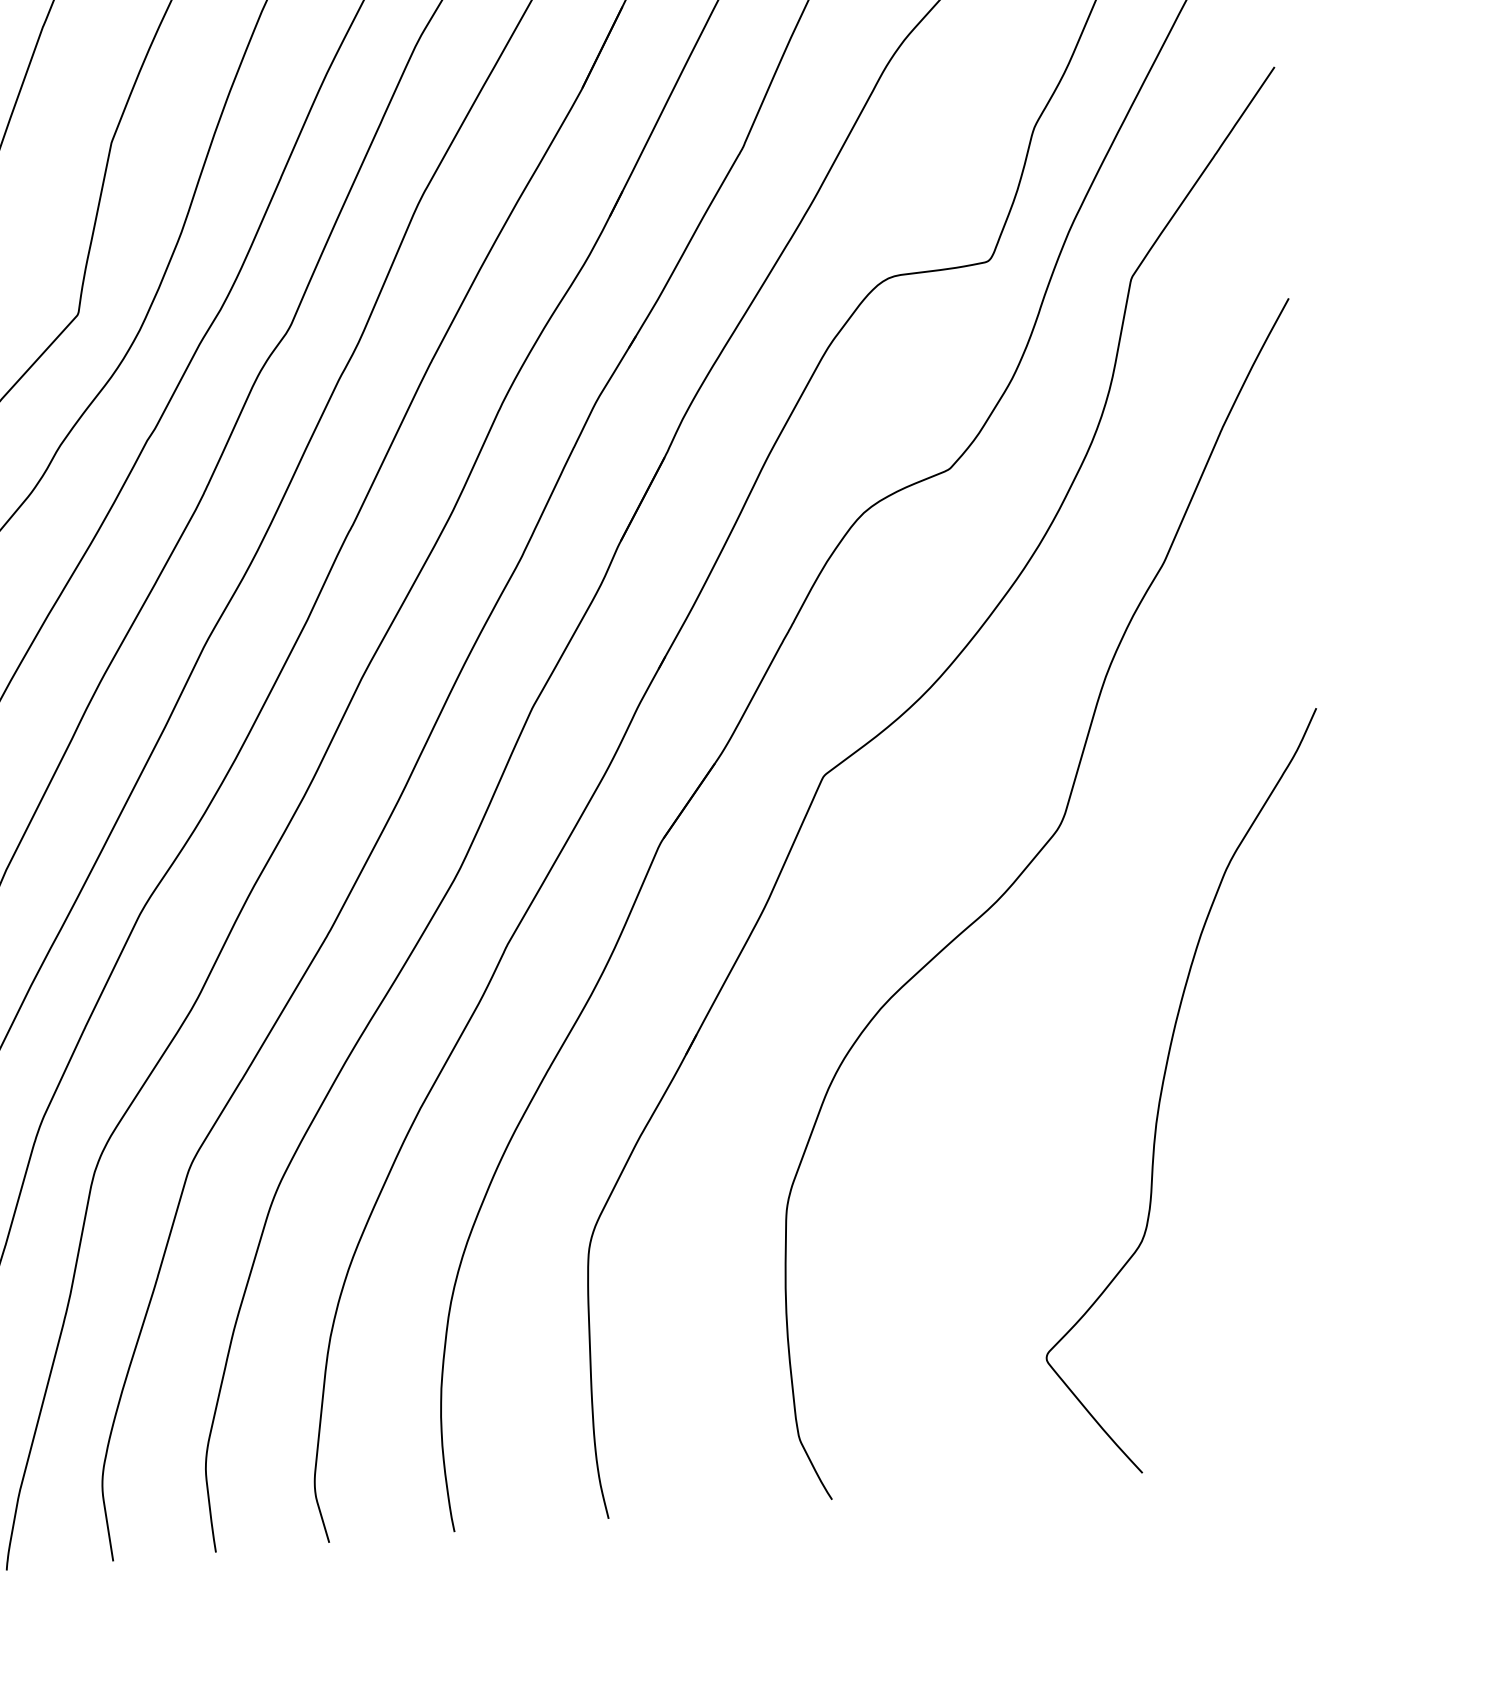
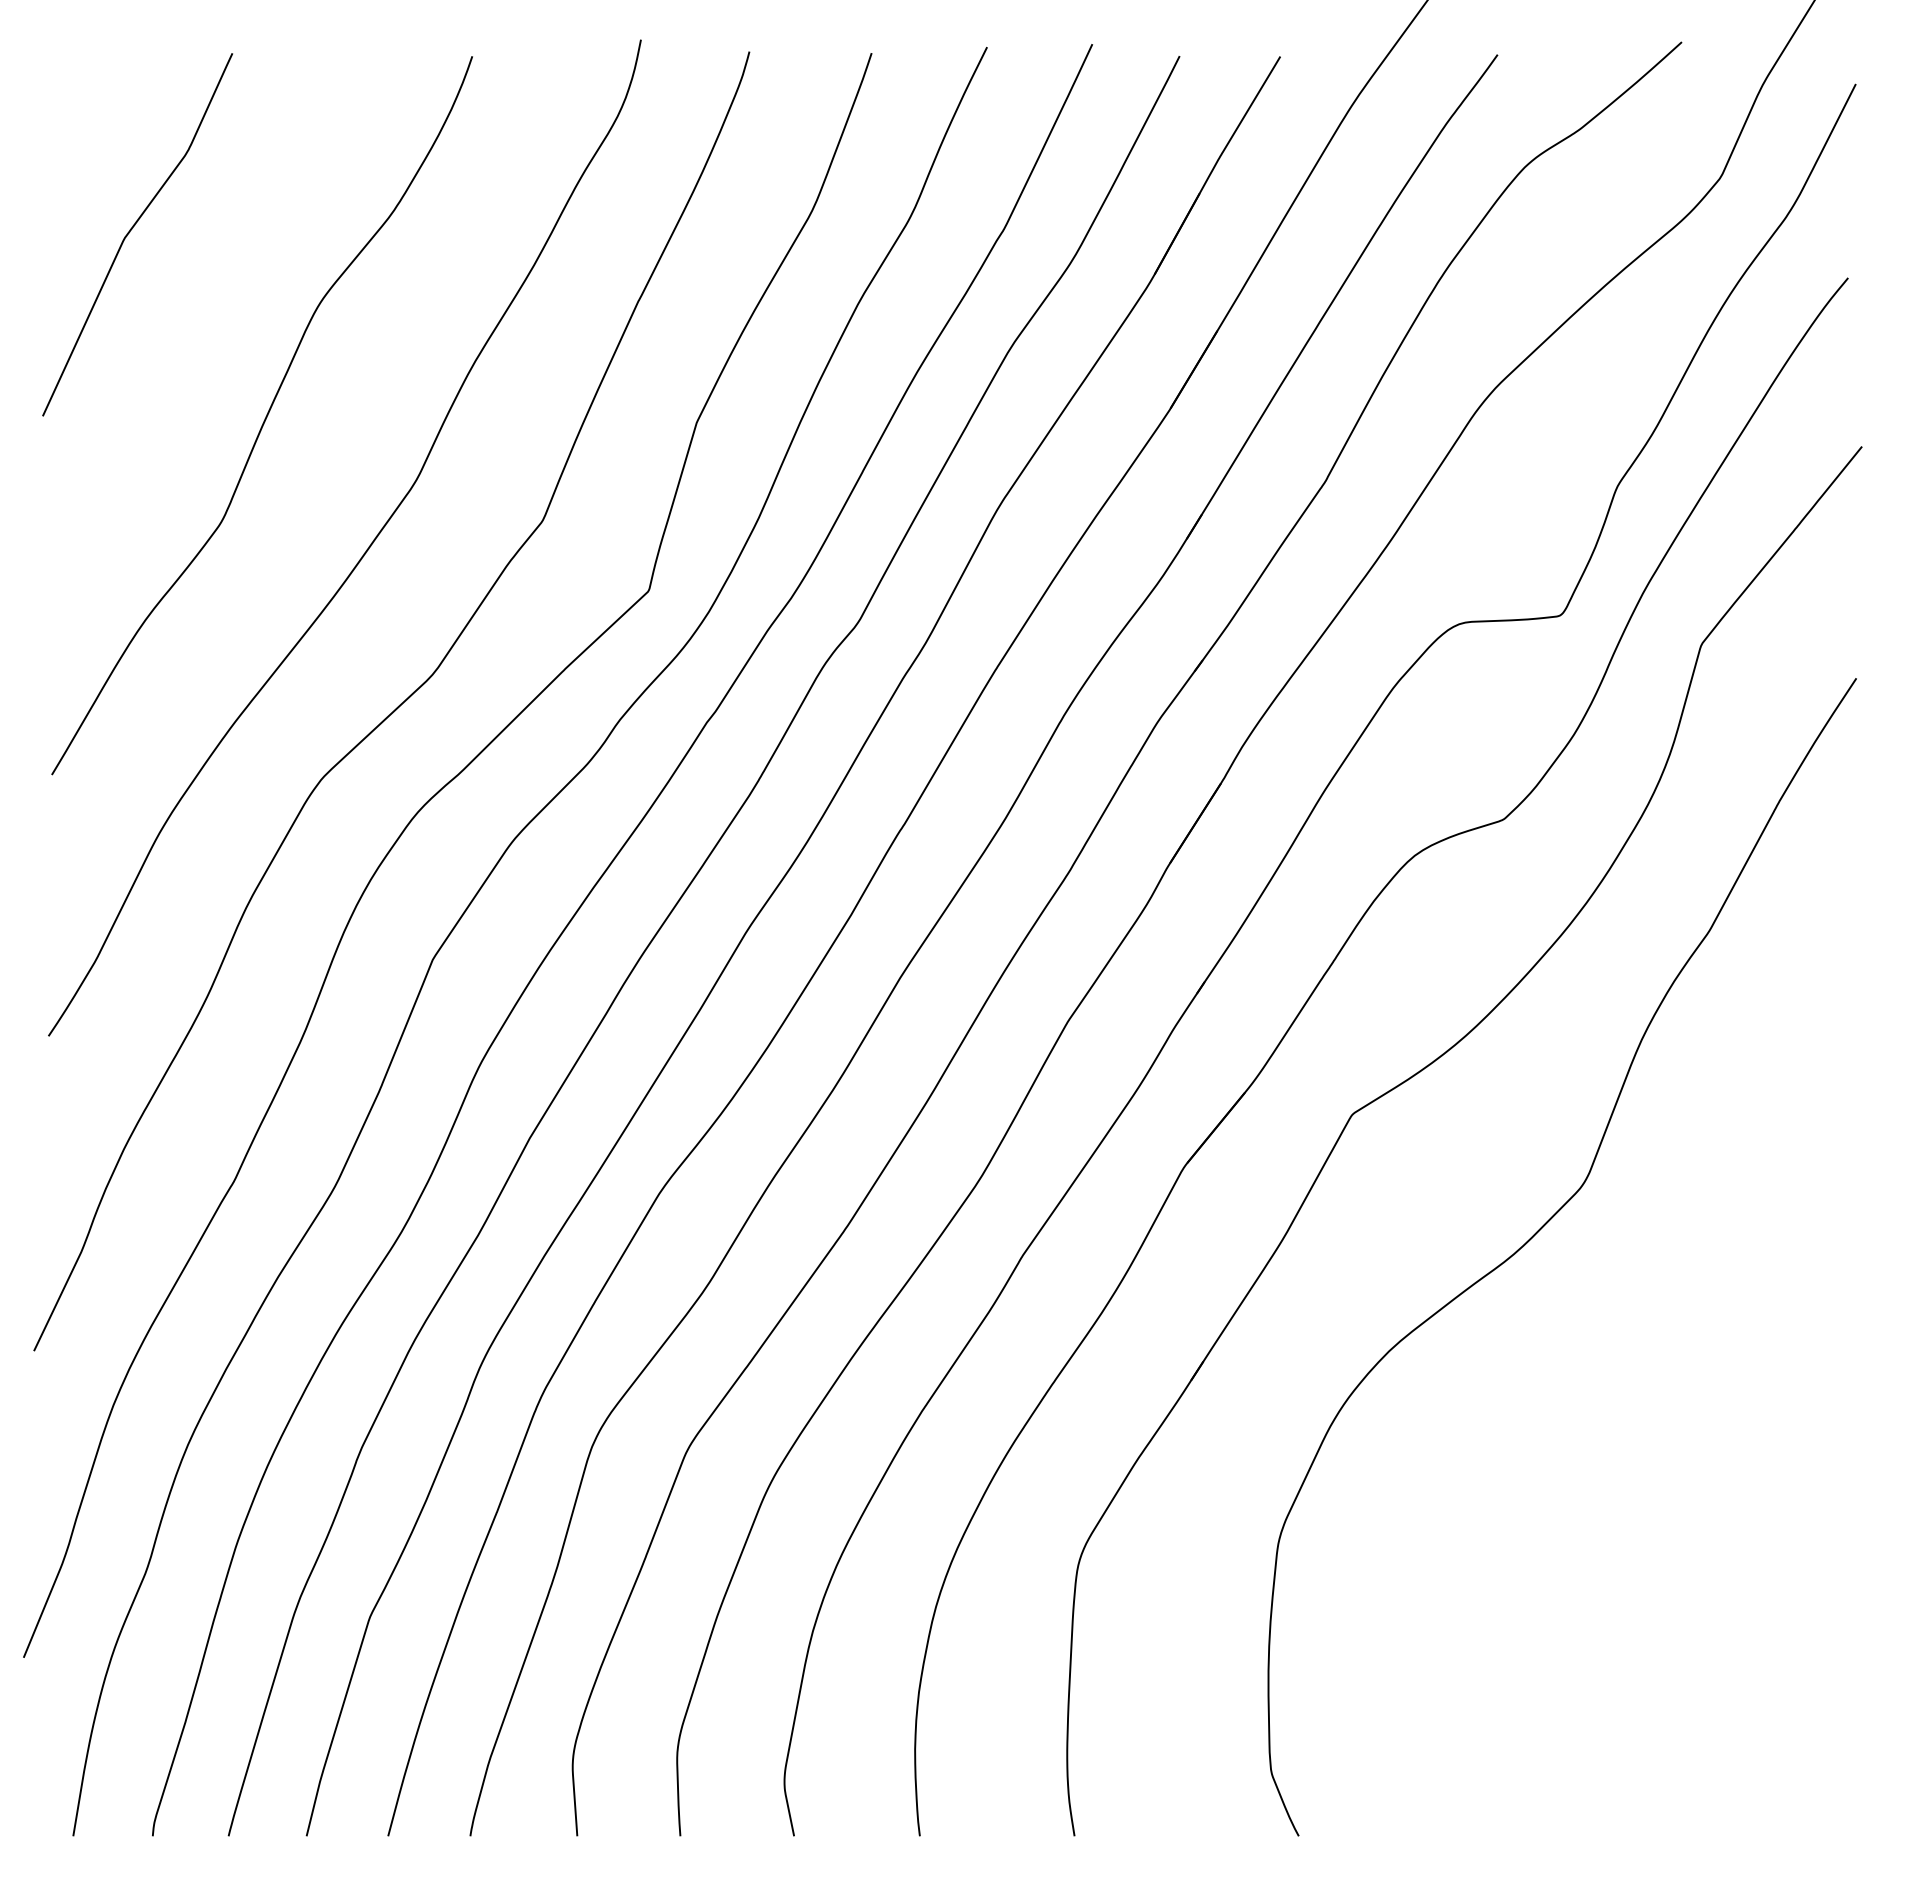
curve: (1162, 1089) -> (1663, 1455), removed

